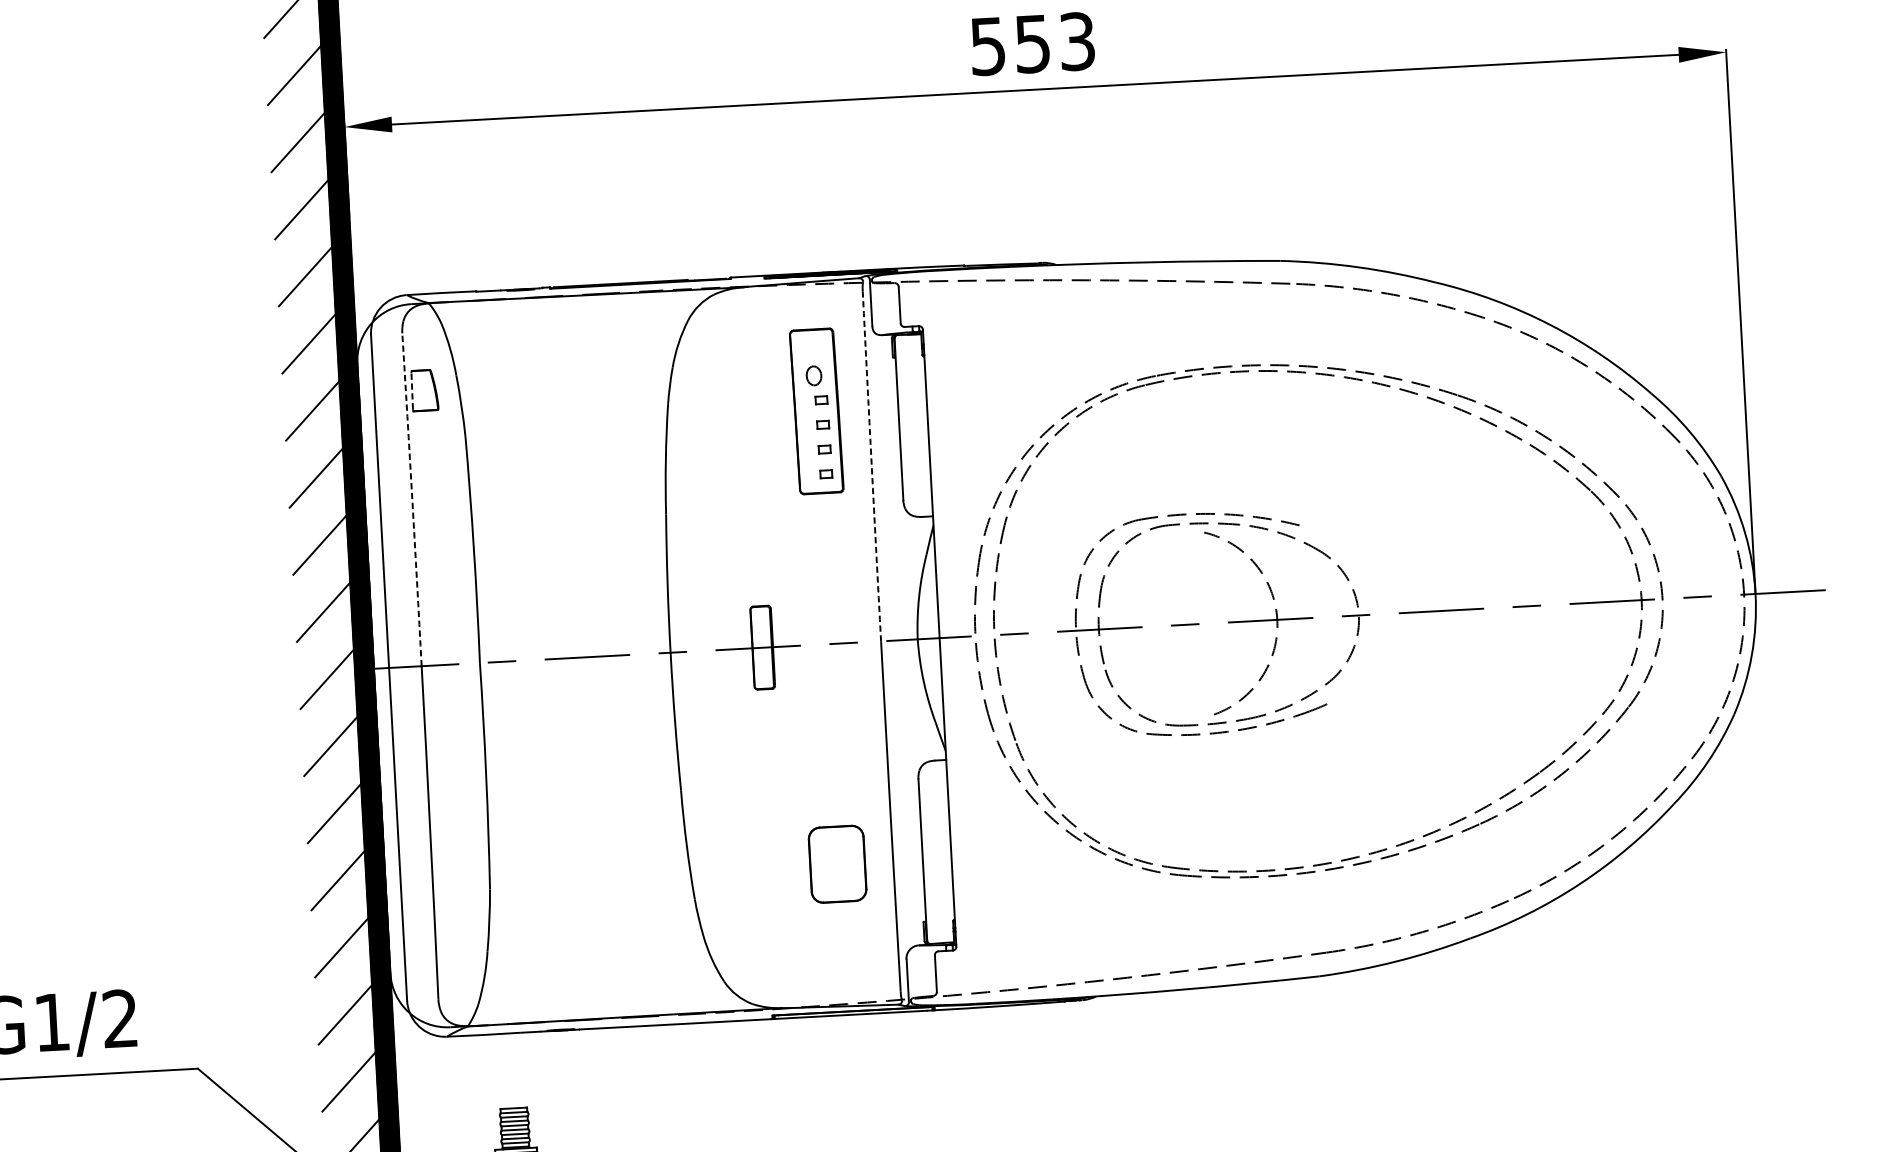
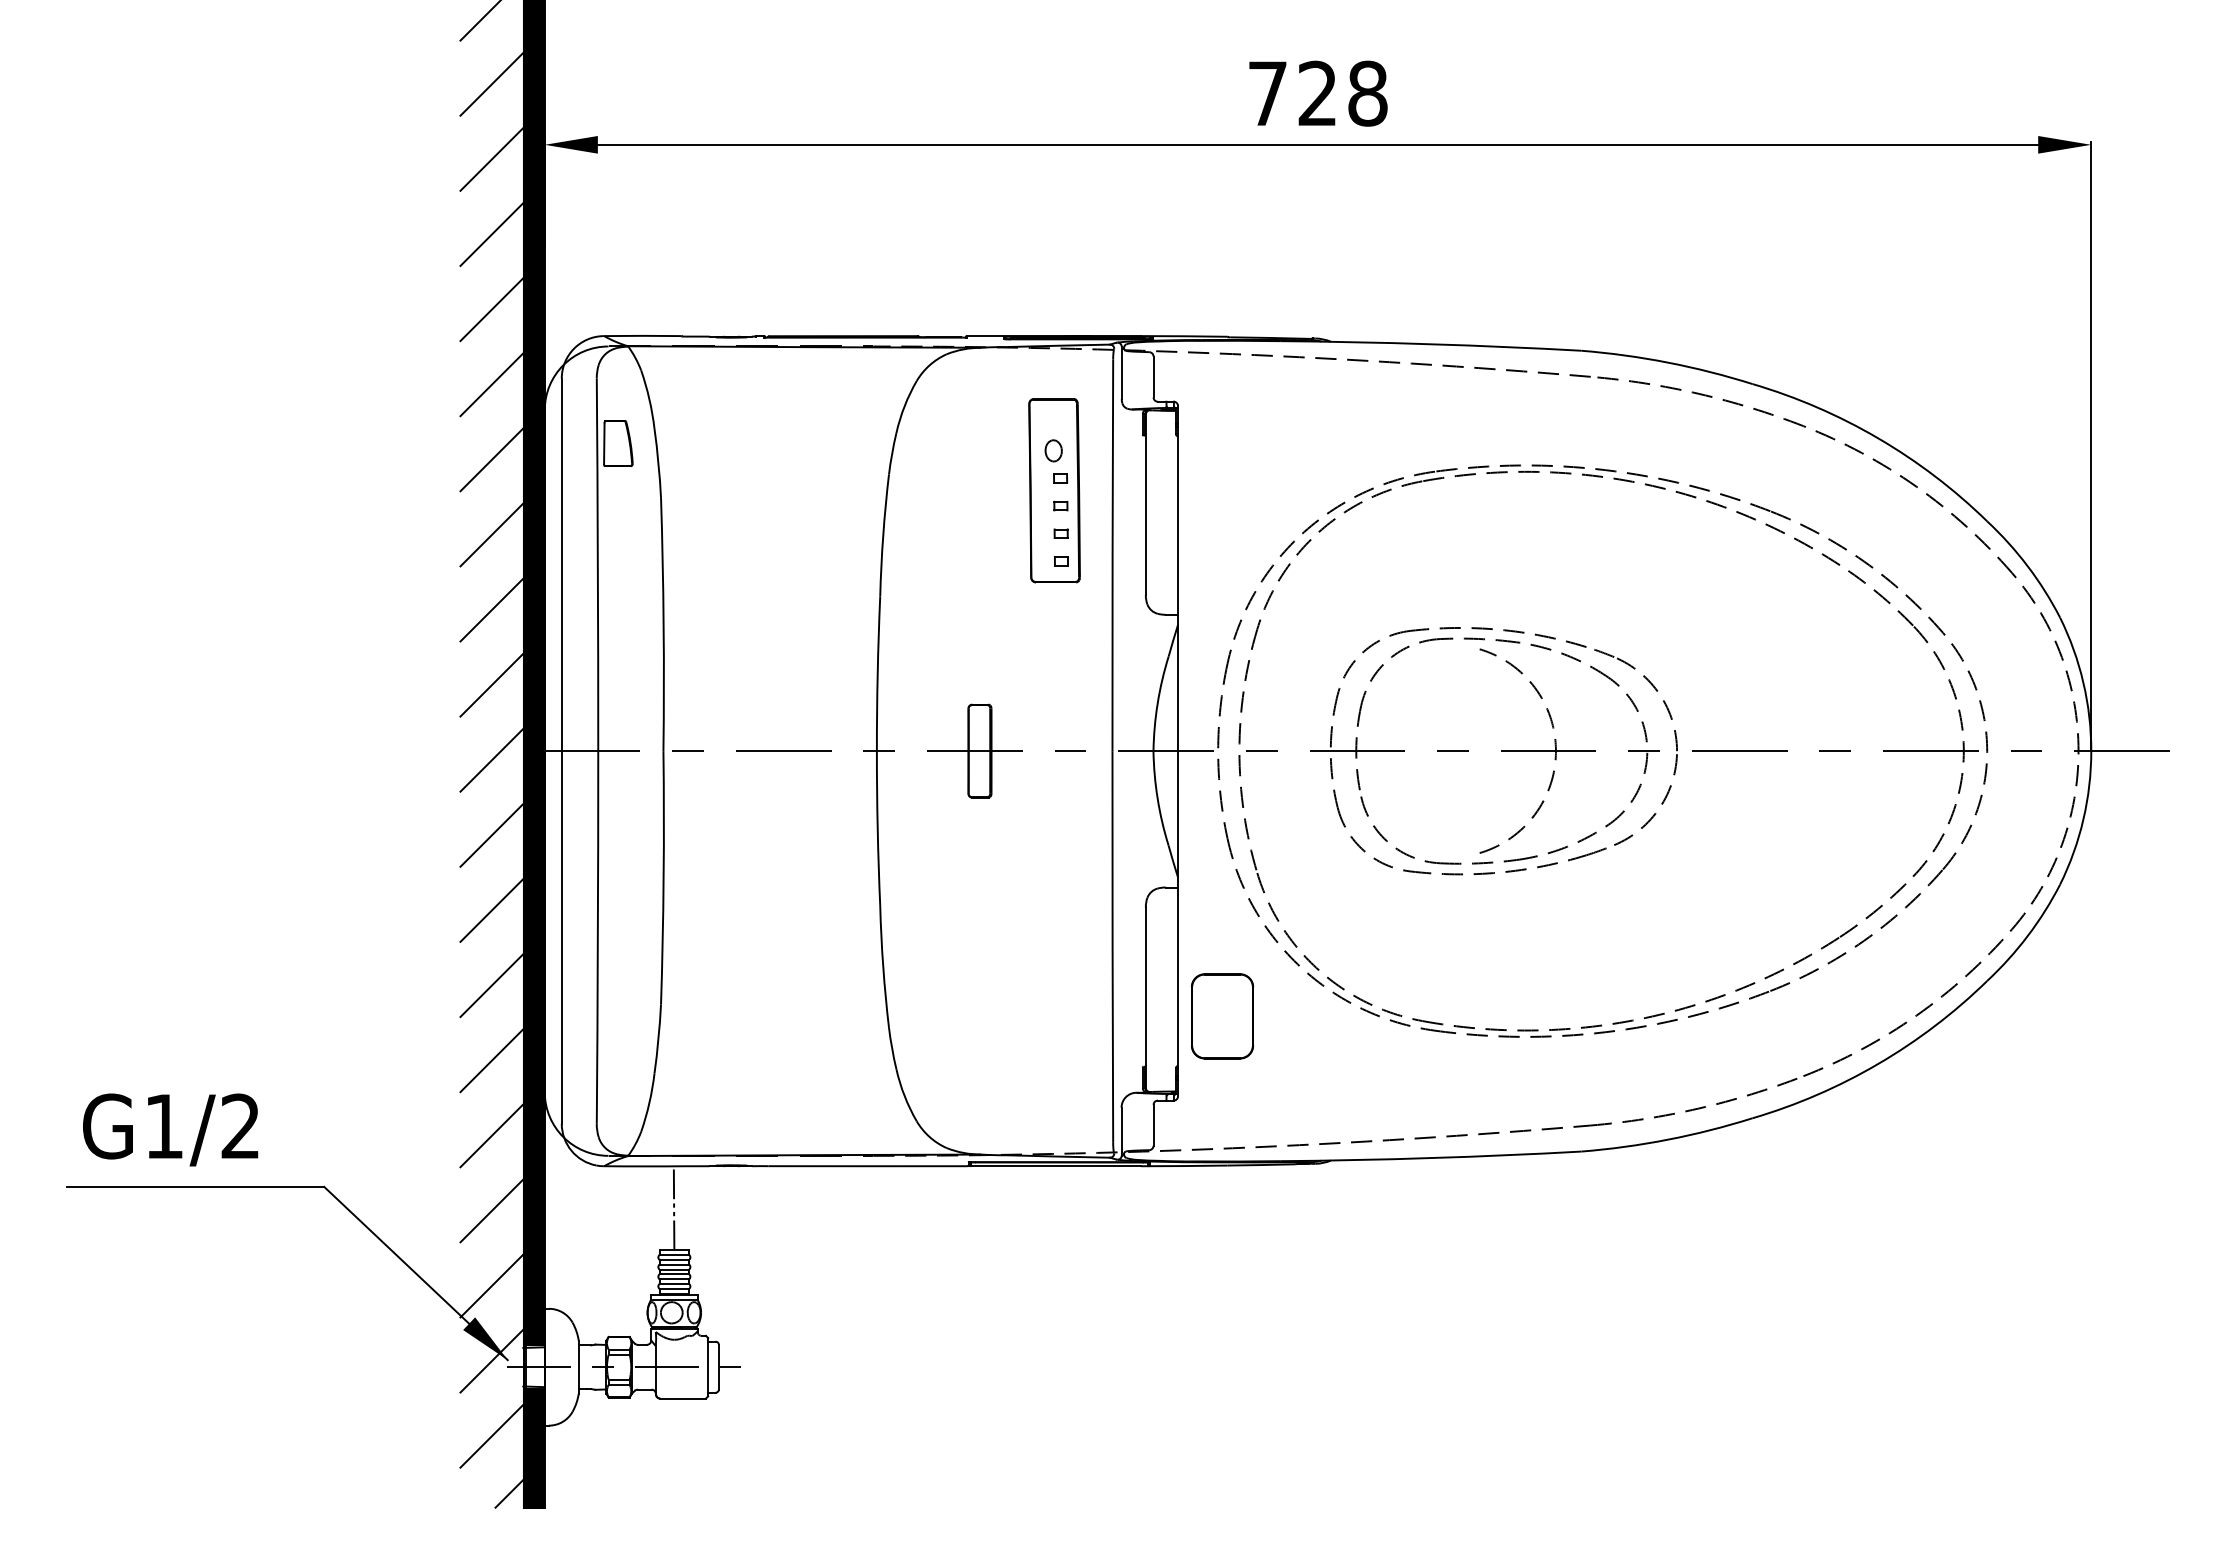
text: (1033, 43) -> (1318, 93), 553 -> 728
line: (412, 391) -> (604, 443), dashed -> solid
arc: (871, 466) -> (1112, 555), dashed -> solid
arc: (411, 499) -> (597, 564), dashed -> solid
part: (1383, 608) -> (1675, 744), added
part: (837, 864) -> (1222, 1016), moved
line: (511, 1071) -> (673, 1208), added

